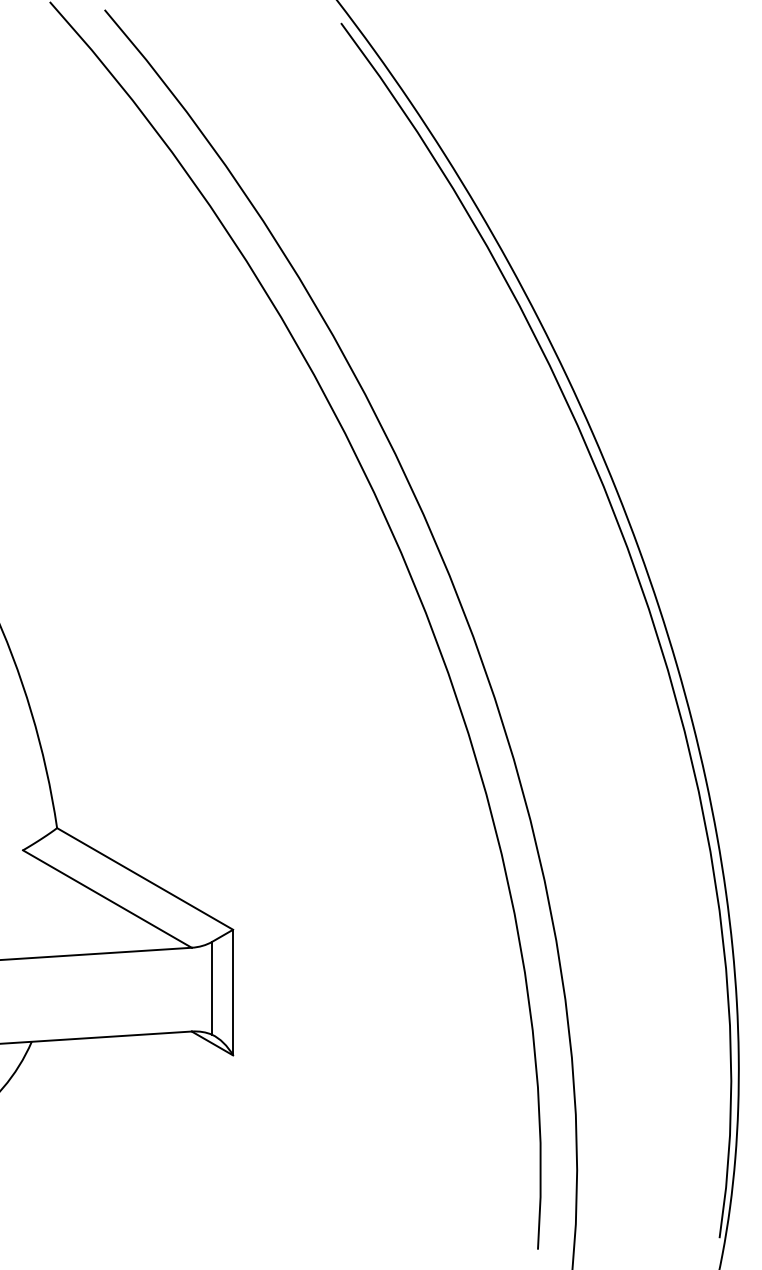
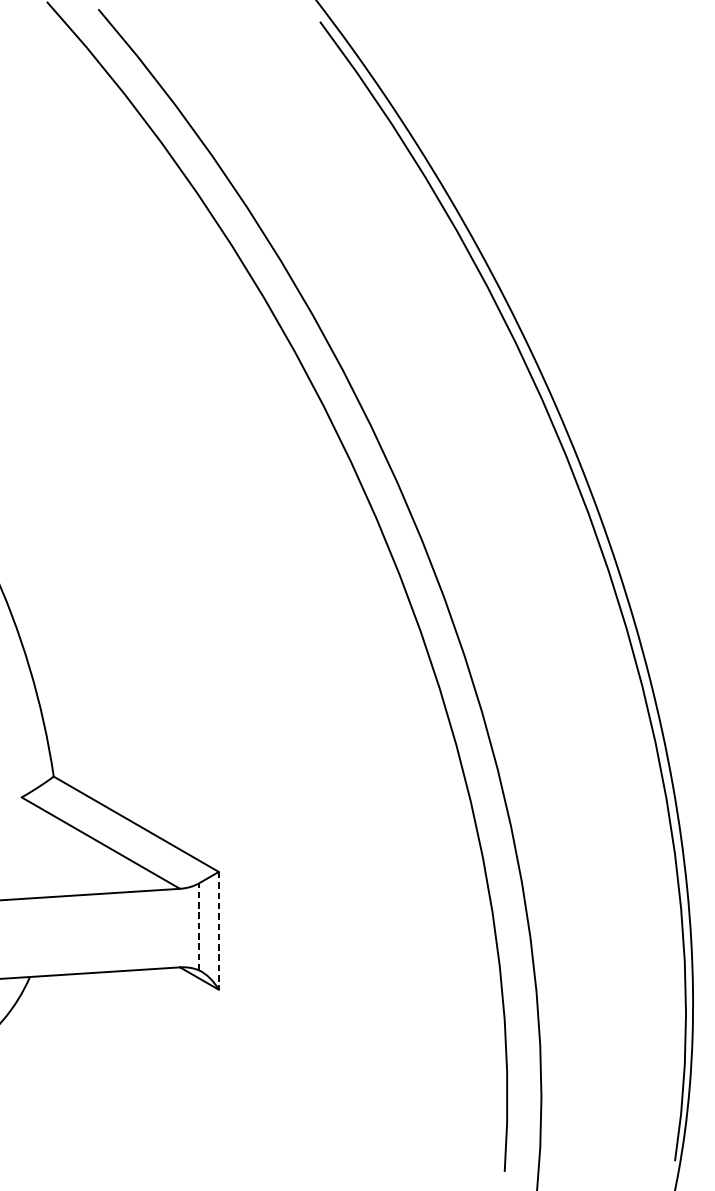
line: (212, 987) -> (199, 926), solid -> dashed
line: (233, 992) -> (219, 930), solid -> dashed

